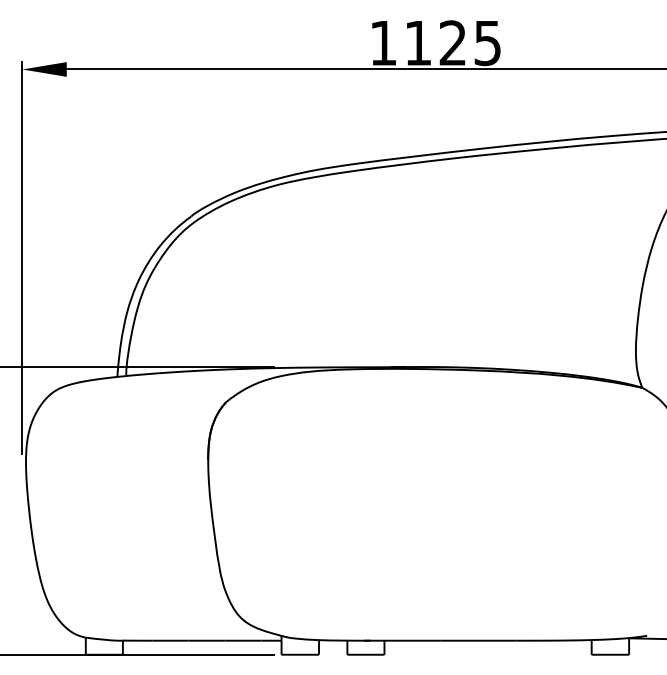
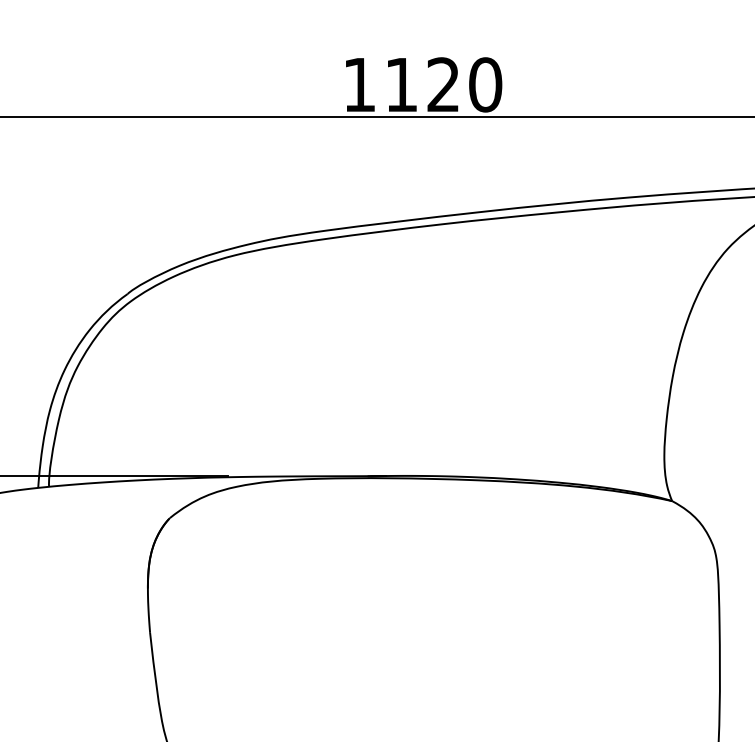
text: (487, 43) -> (485, 85), 1125 -> 1120

